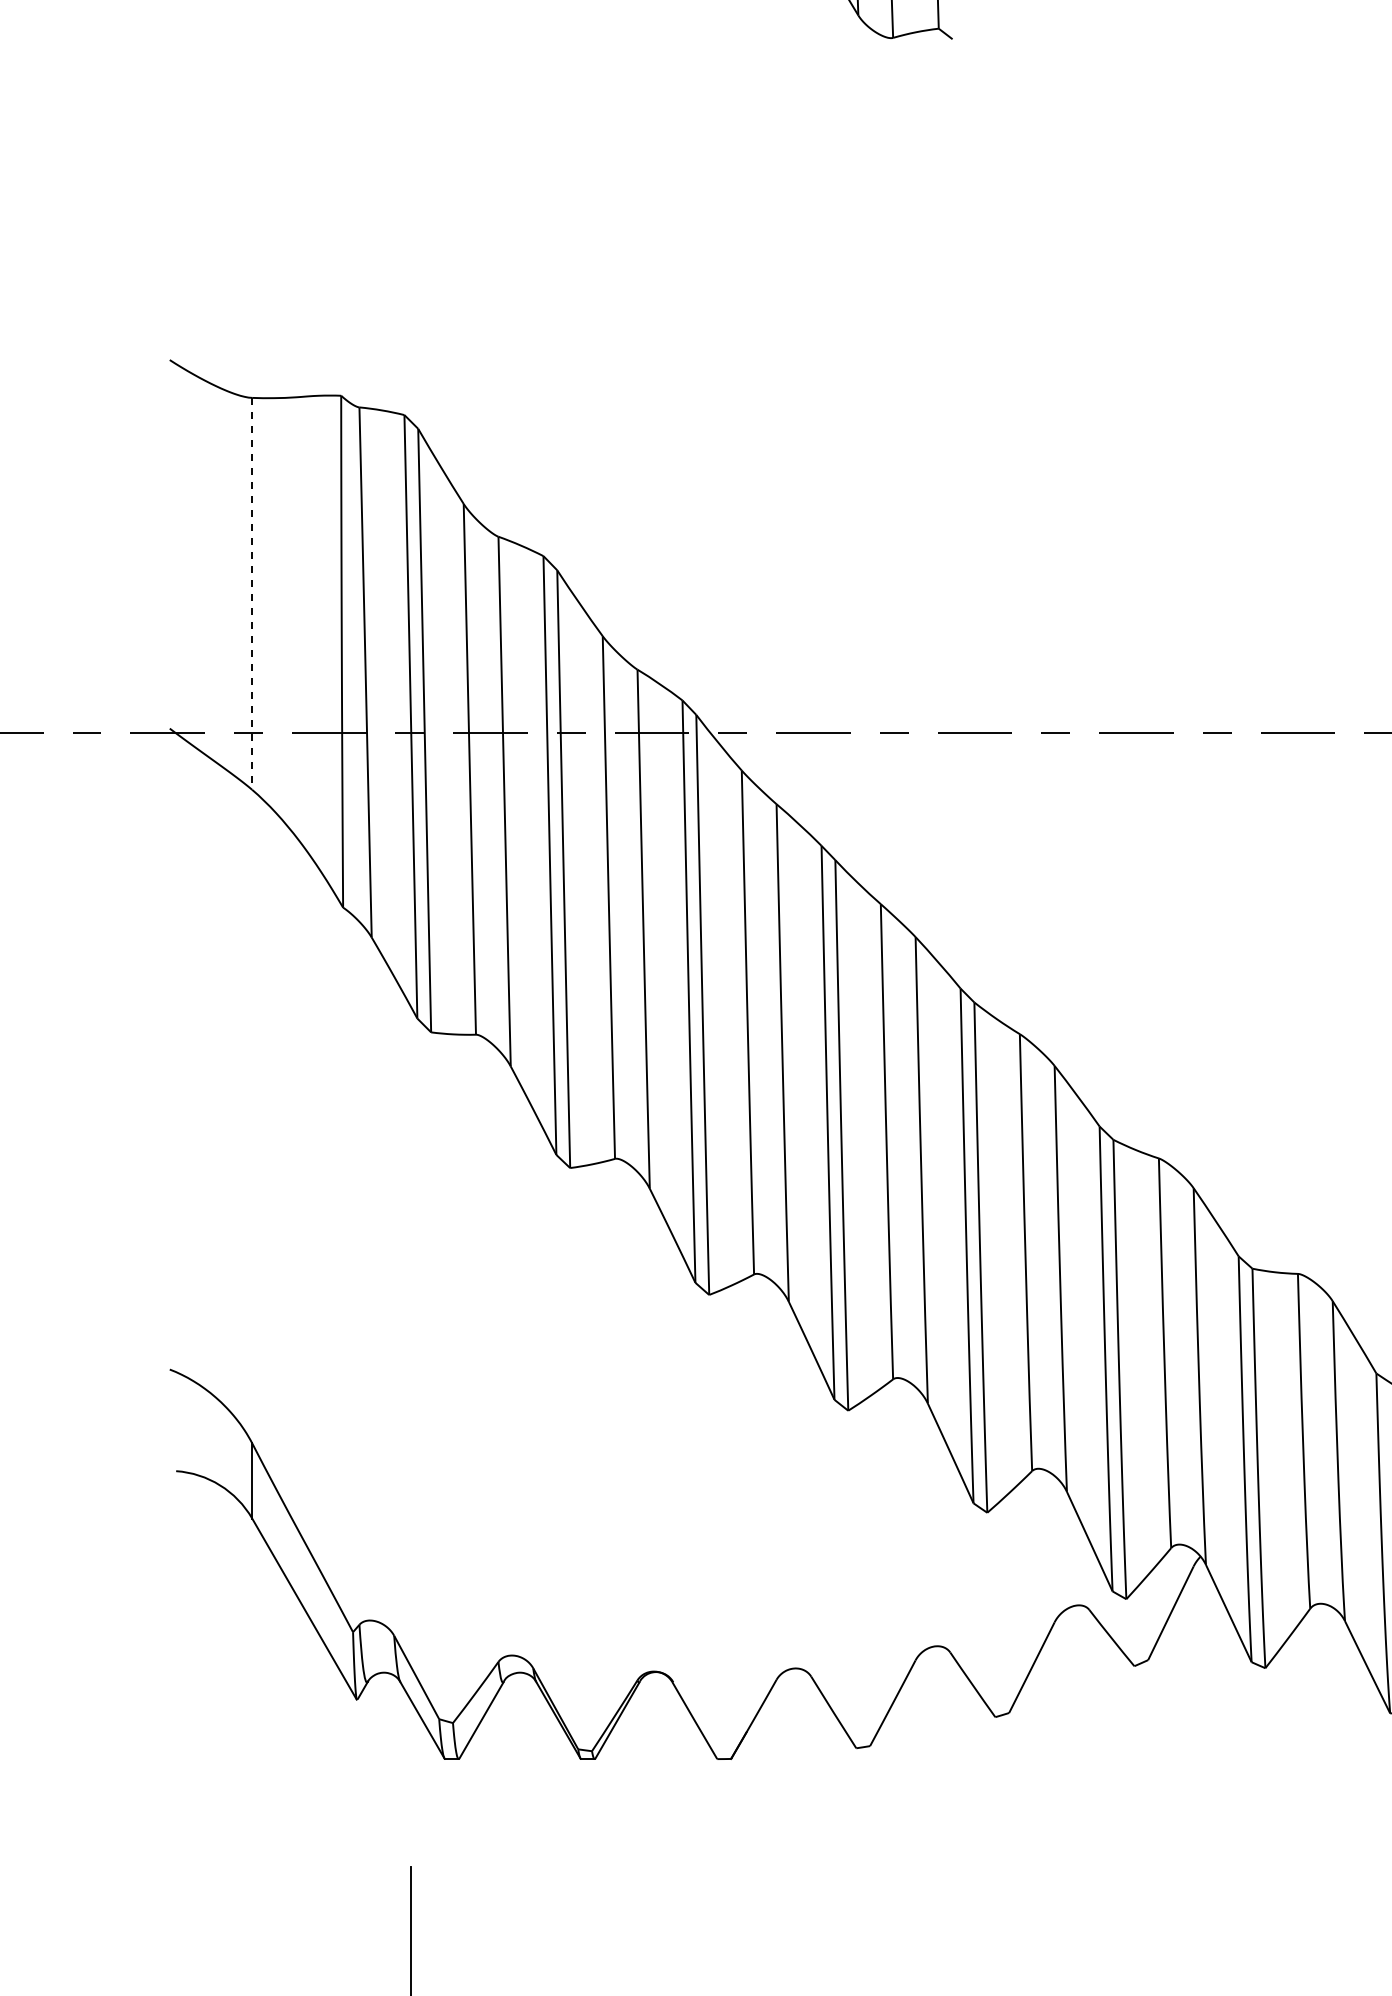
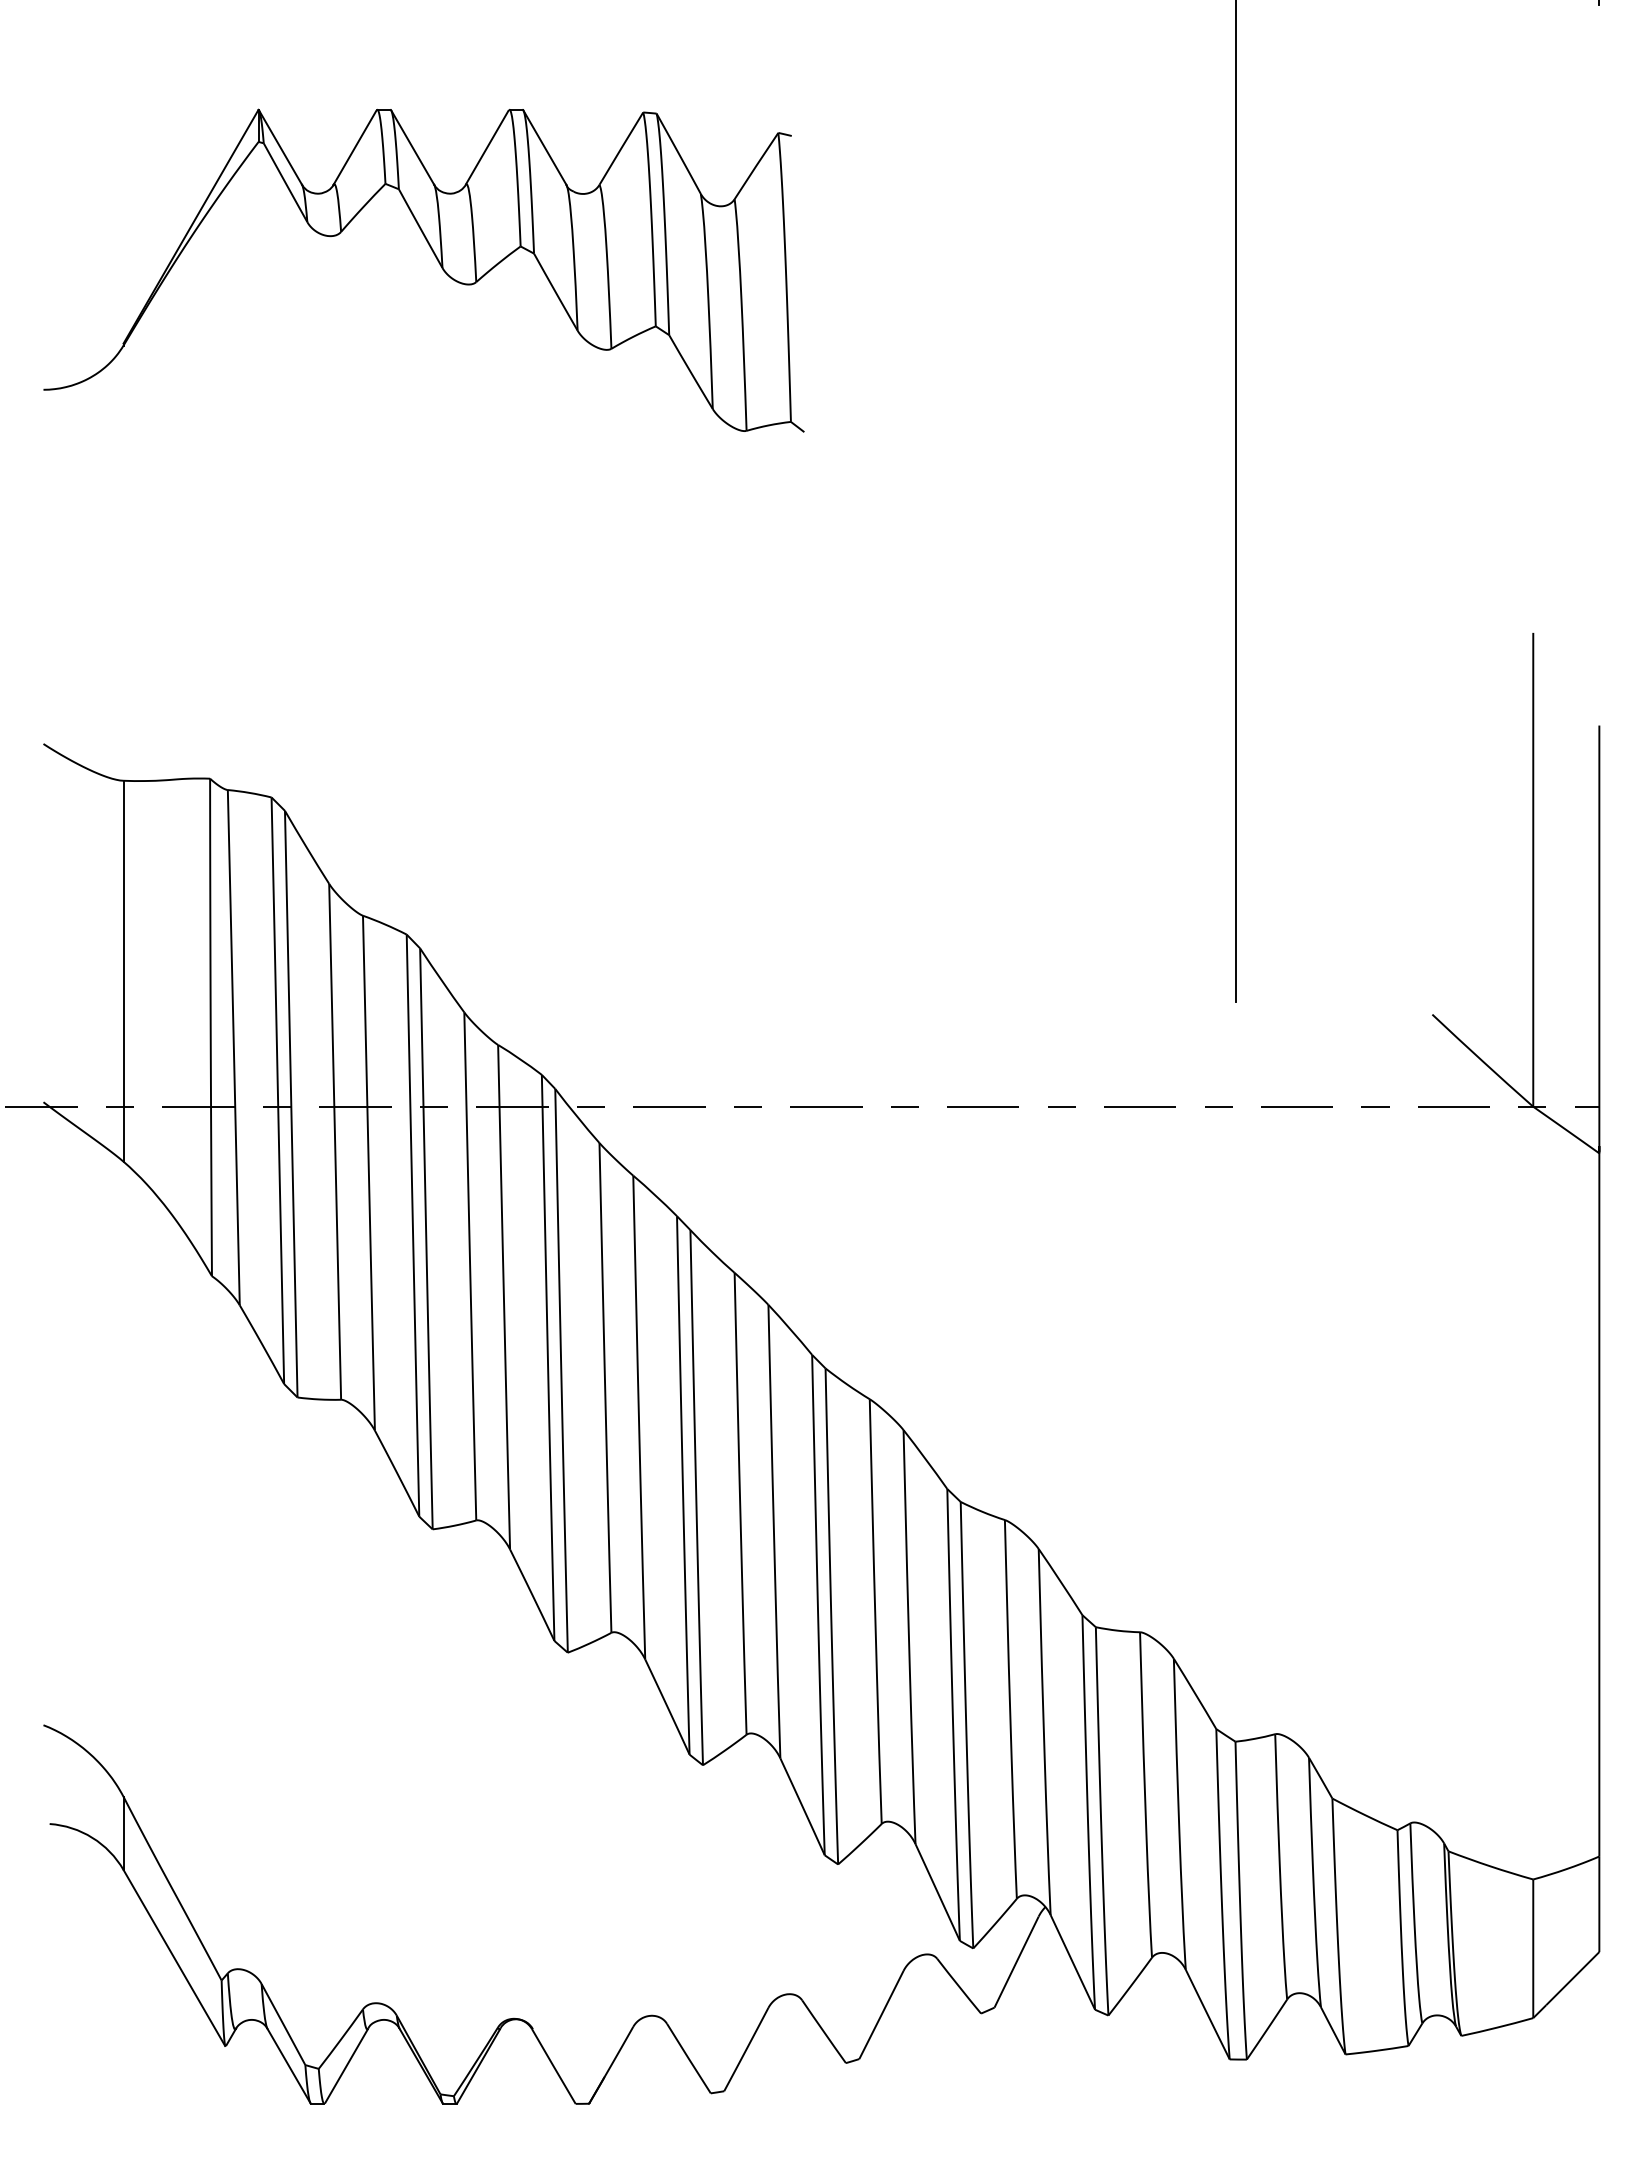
line: (252, 594) -> (123, 971), dashed -> solid

